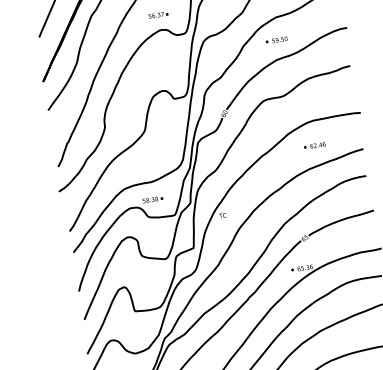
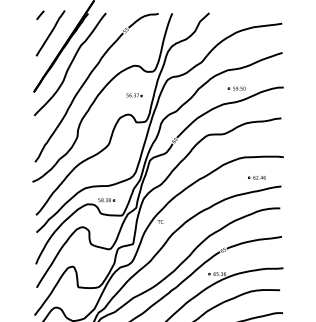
part: (158, 15) -> (134, 95), moved
part: (276, 40) -> (236, 88), moved
line: (314, 144) -> (256, 176), moved

